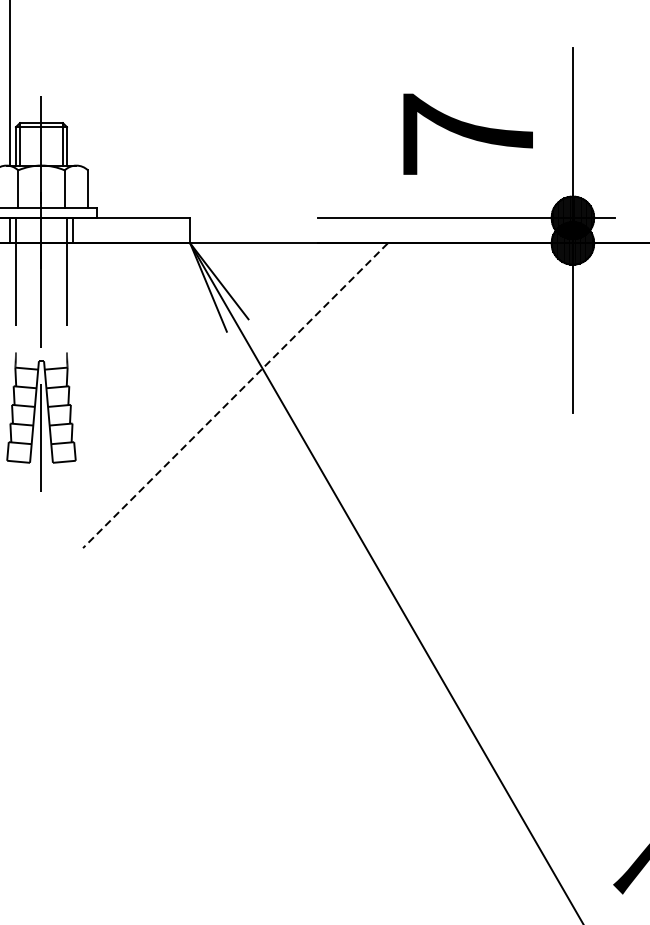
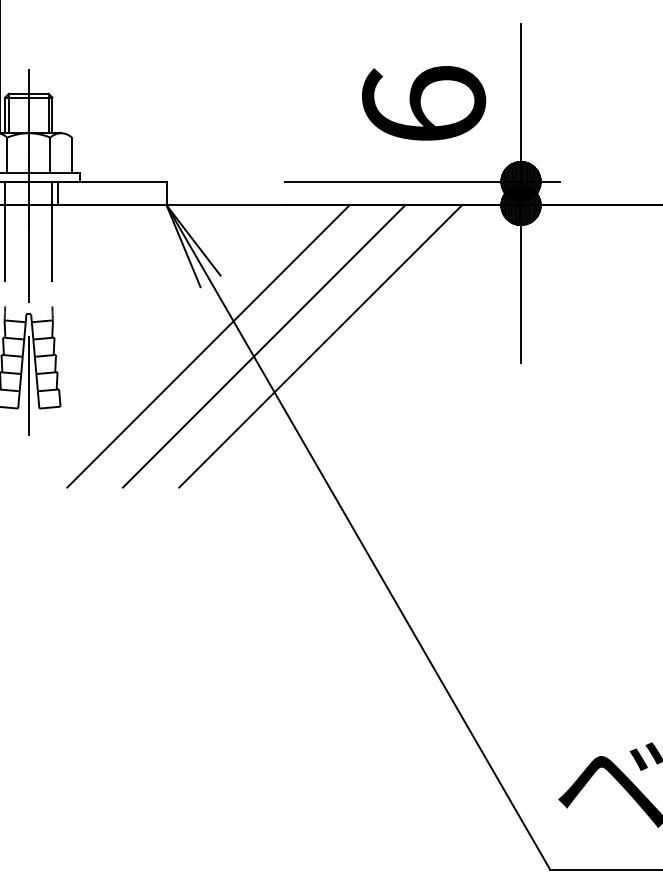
text: (468, 133) -> (424, 103), 7 -> 6
line: (235, 395) -> (208, 346), dashed -> solid
line: (294, 395) -> (263, 346), added
line: (356, 395) -> (320, 346), added

